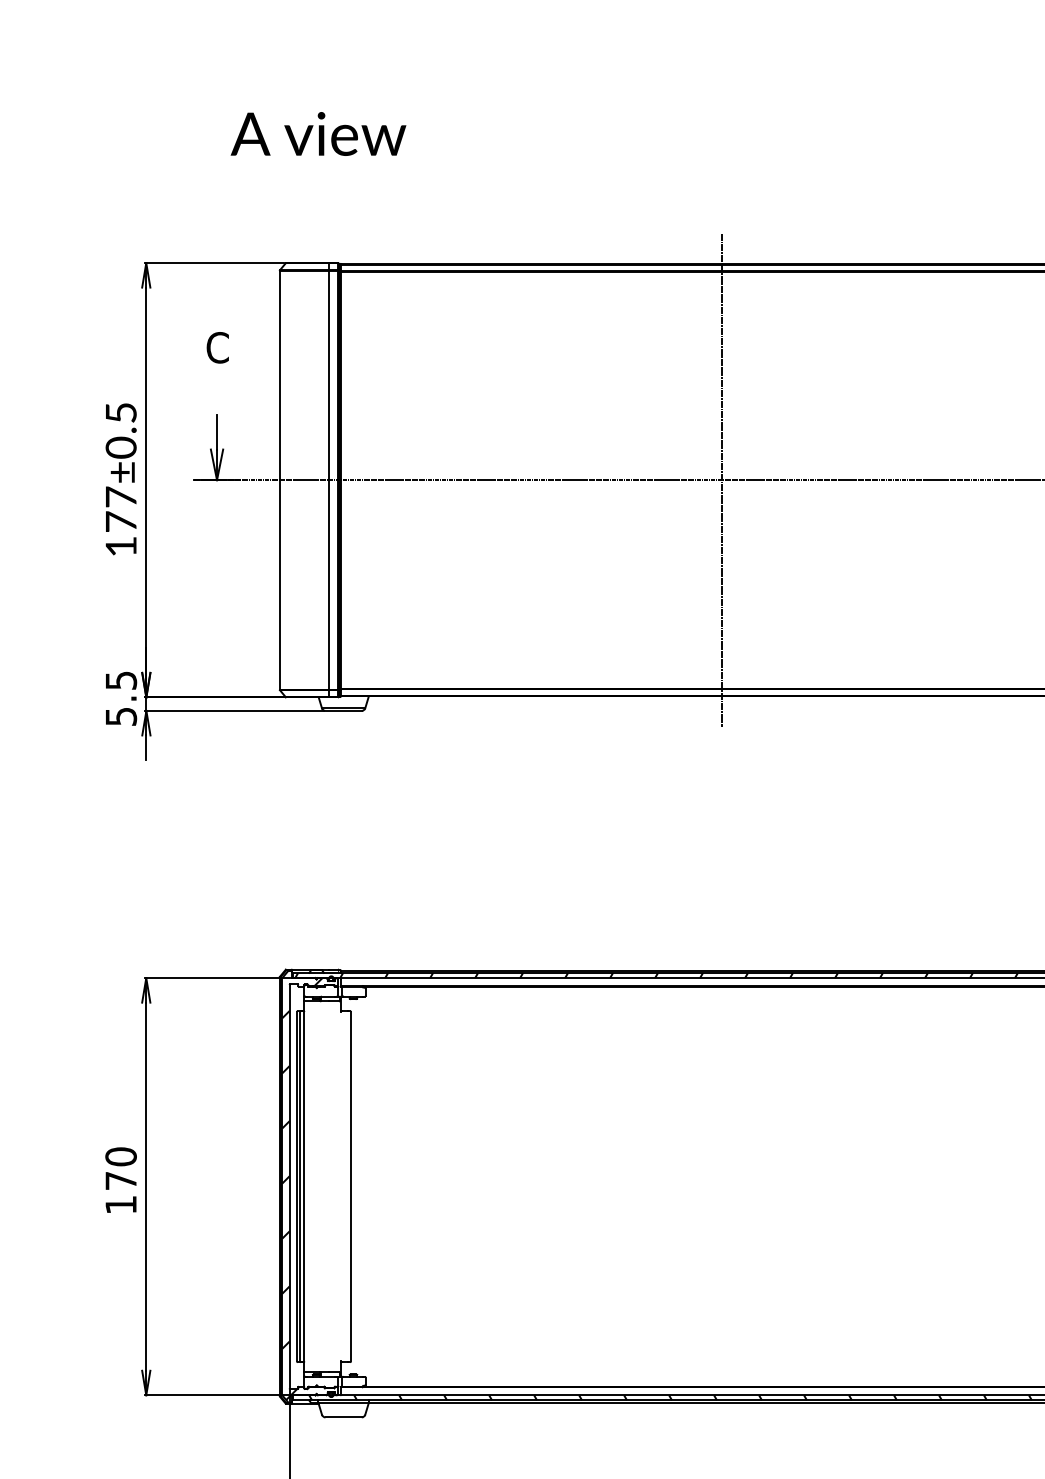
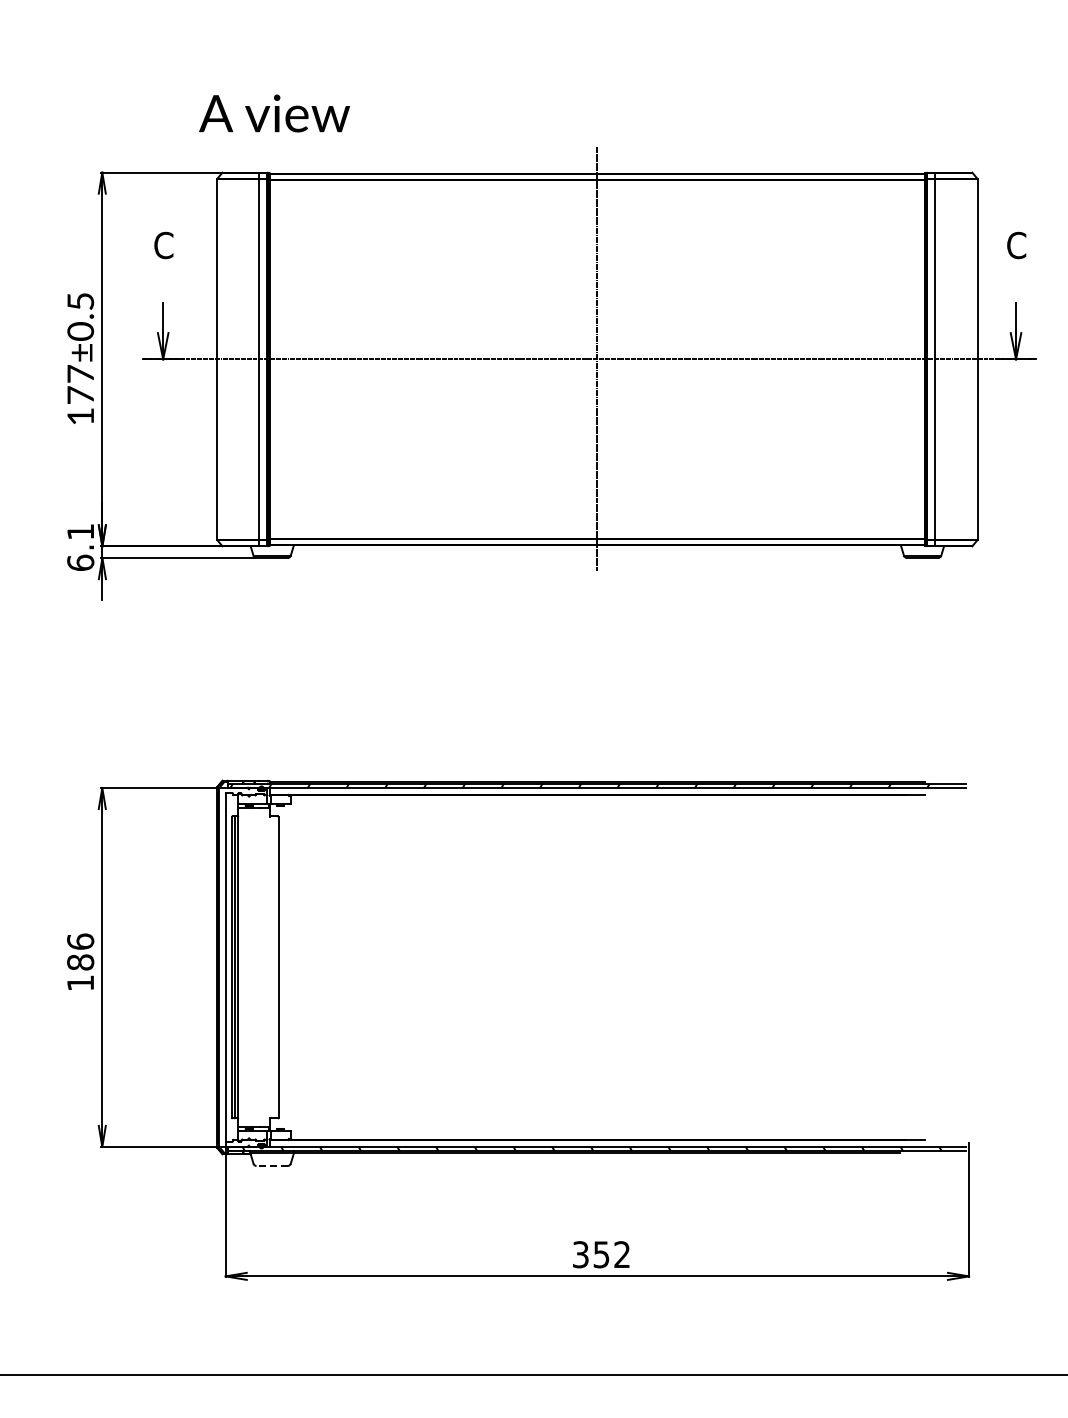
text: (318, 133) -> (274, 113), moved
text: (120, 698) -> (80, 547), 5.5 -> 6.1
text: (120, 1168) -> (80, 951), 170 -> 186
hatch: (302, 1189) -> (236, 969), removed
line: (344, 1416) -> (272, 1165), solid -> dashed

